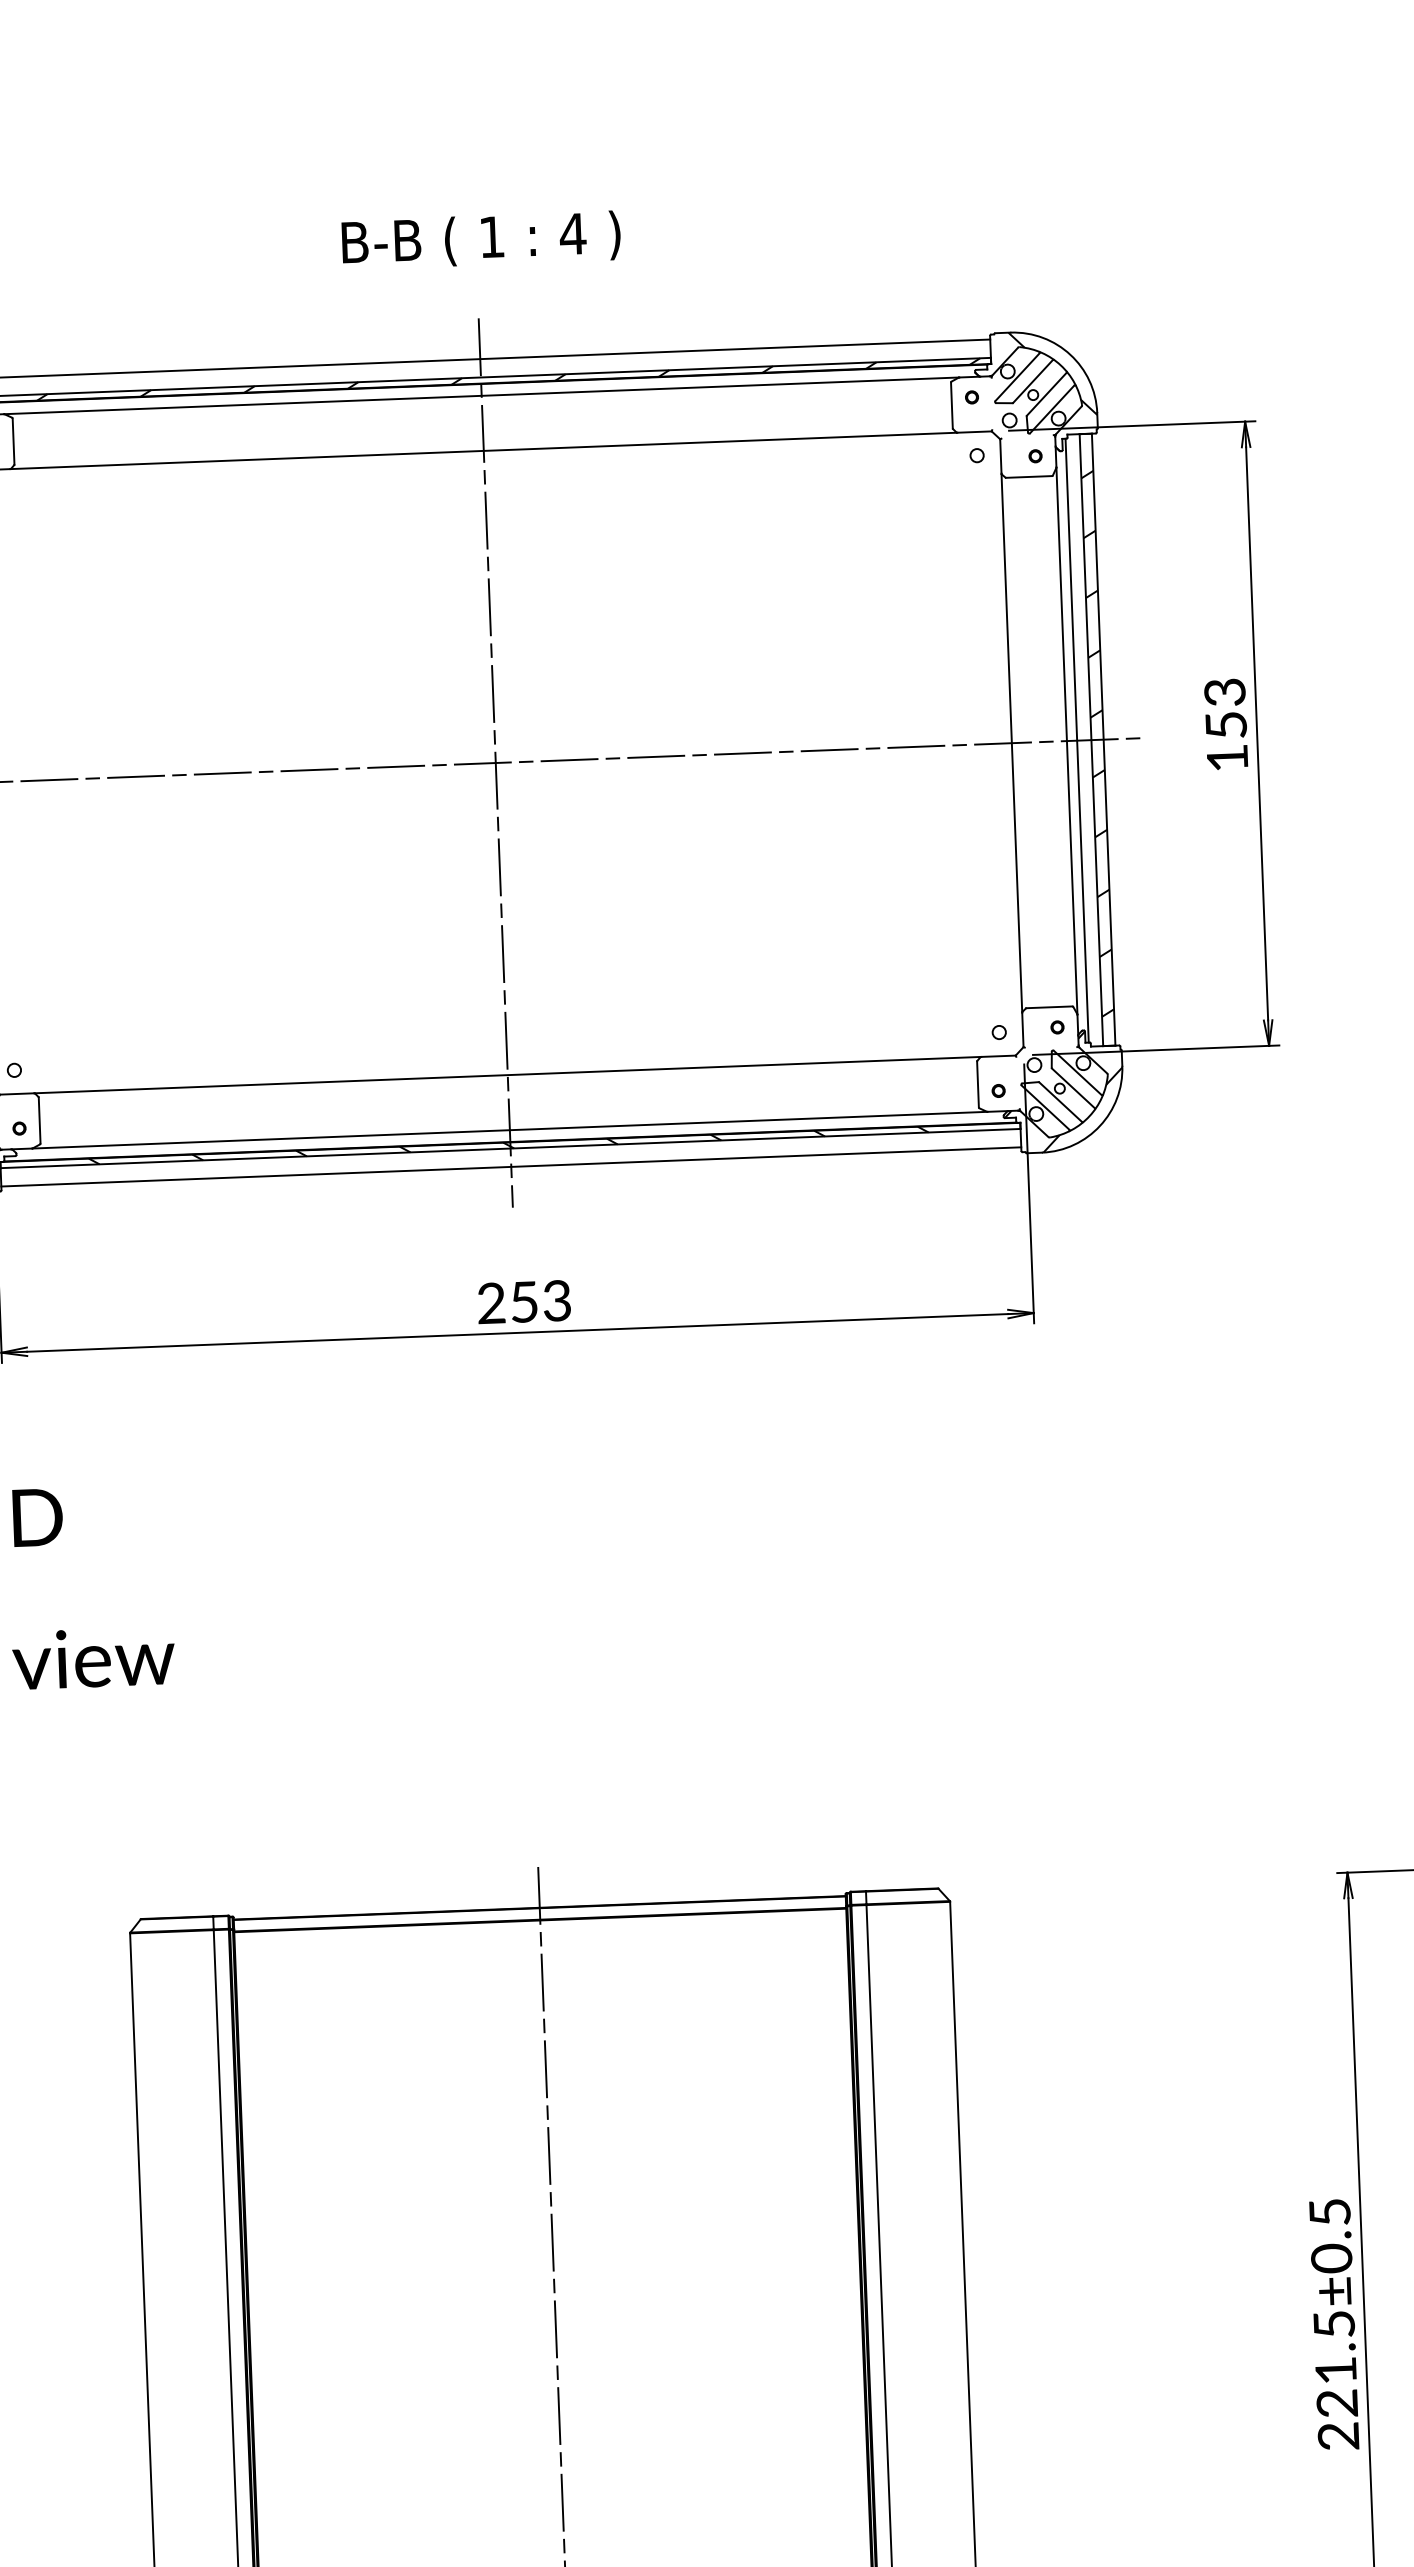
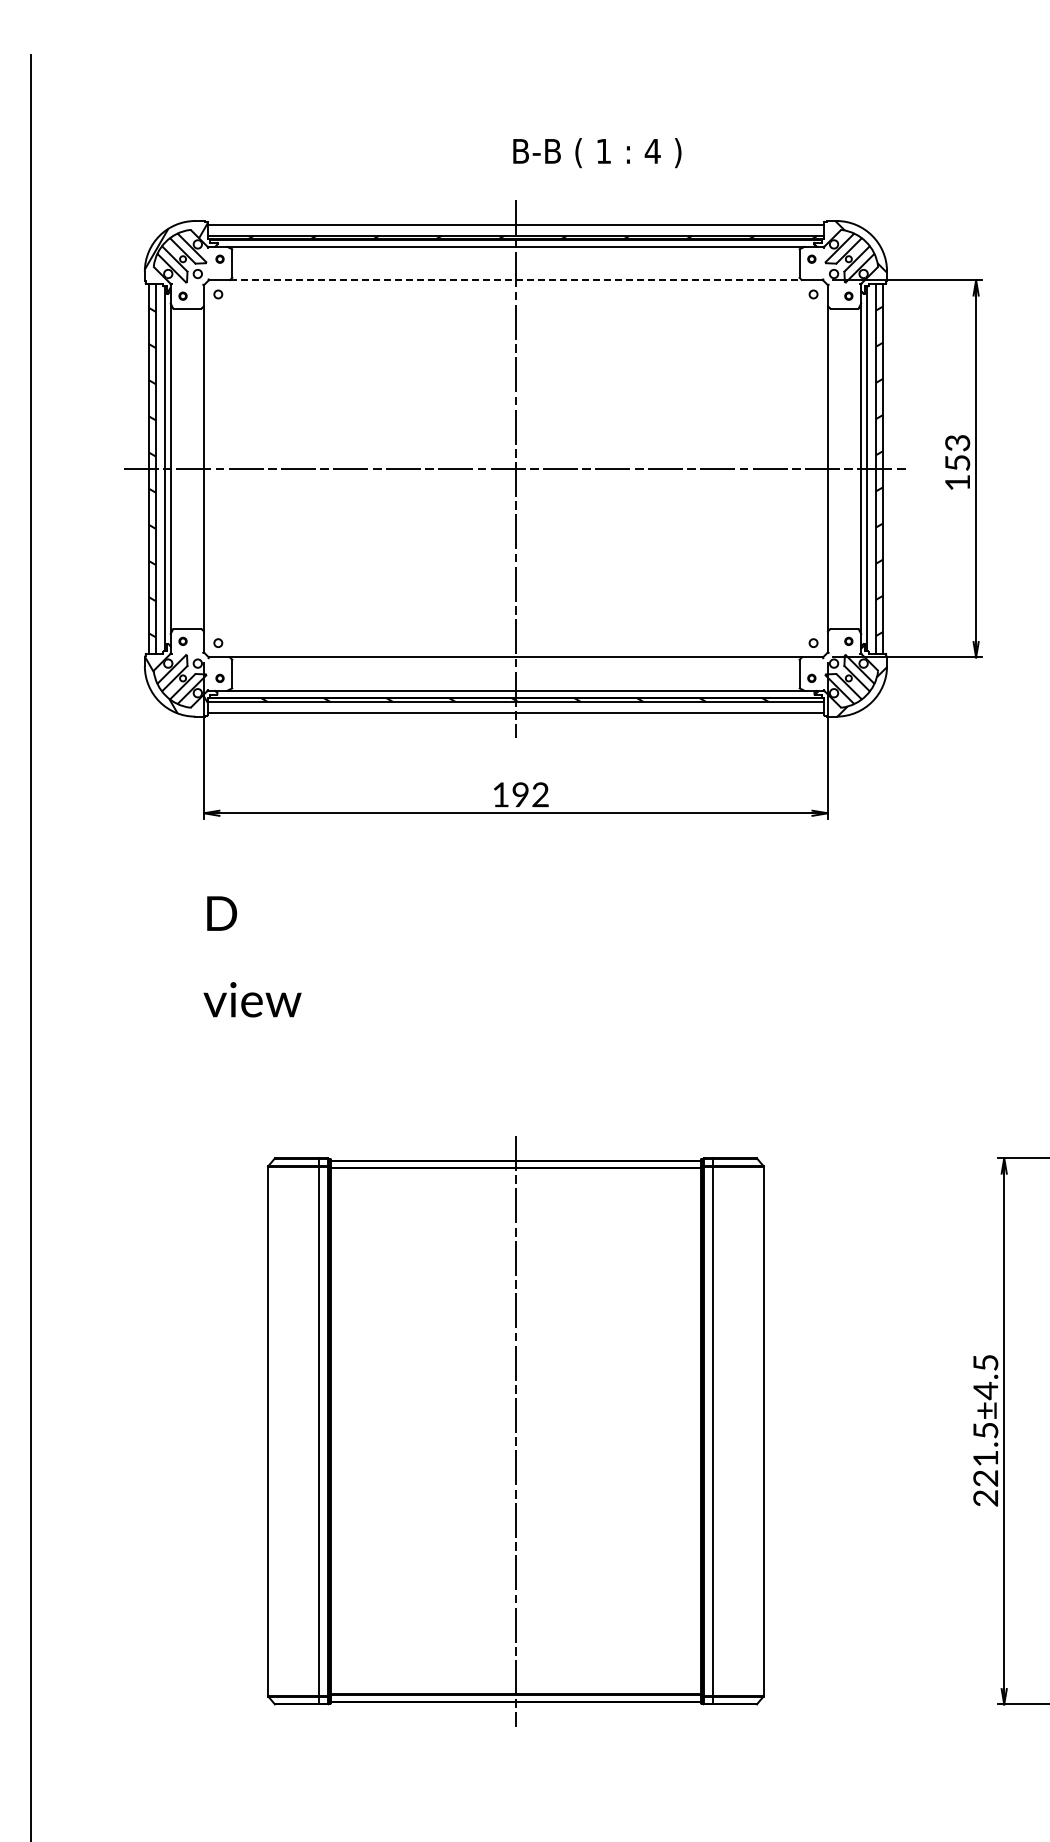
text: (481, 241) -> (597, 153), moved
line: (484, 451) -> (516, 280), solid -> dashed
text: (524, 1301) -> (520, 794), 253 -> 192
text: (1331, 2258) -> (985, 1390), 221.5±0.5 -> 221.5±4.5

